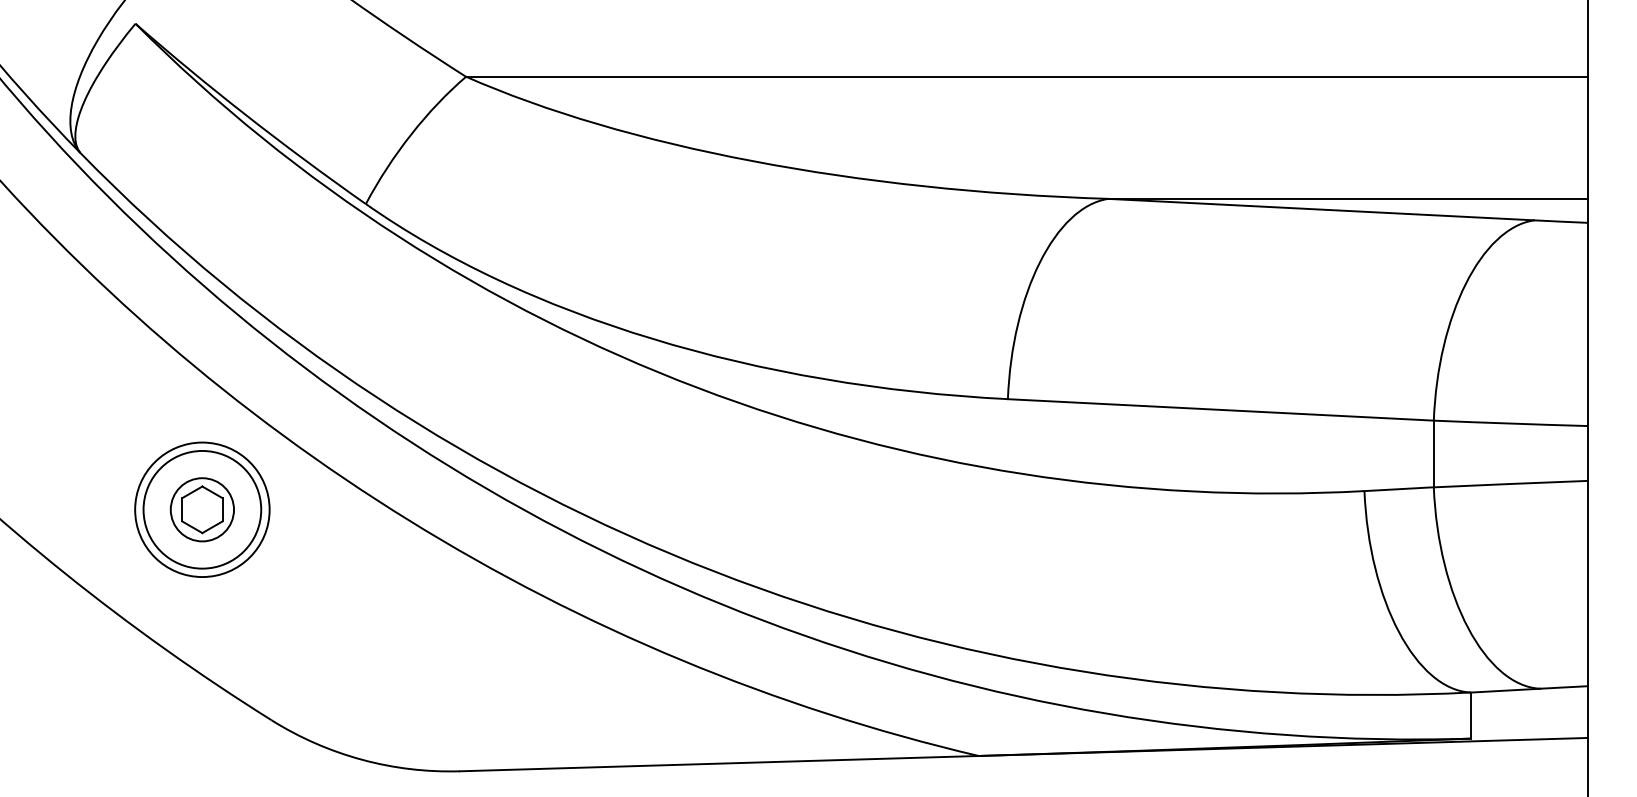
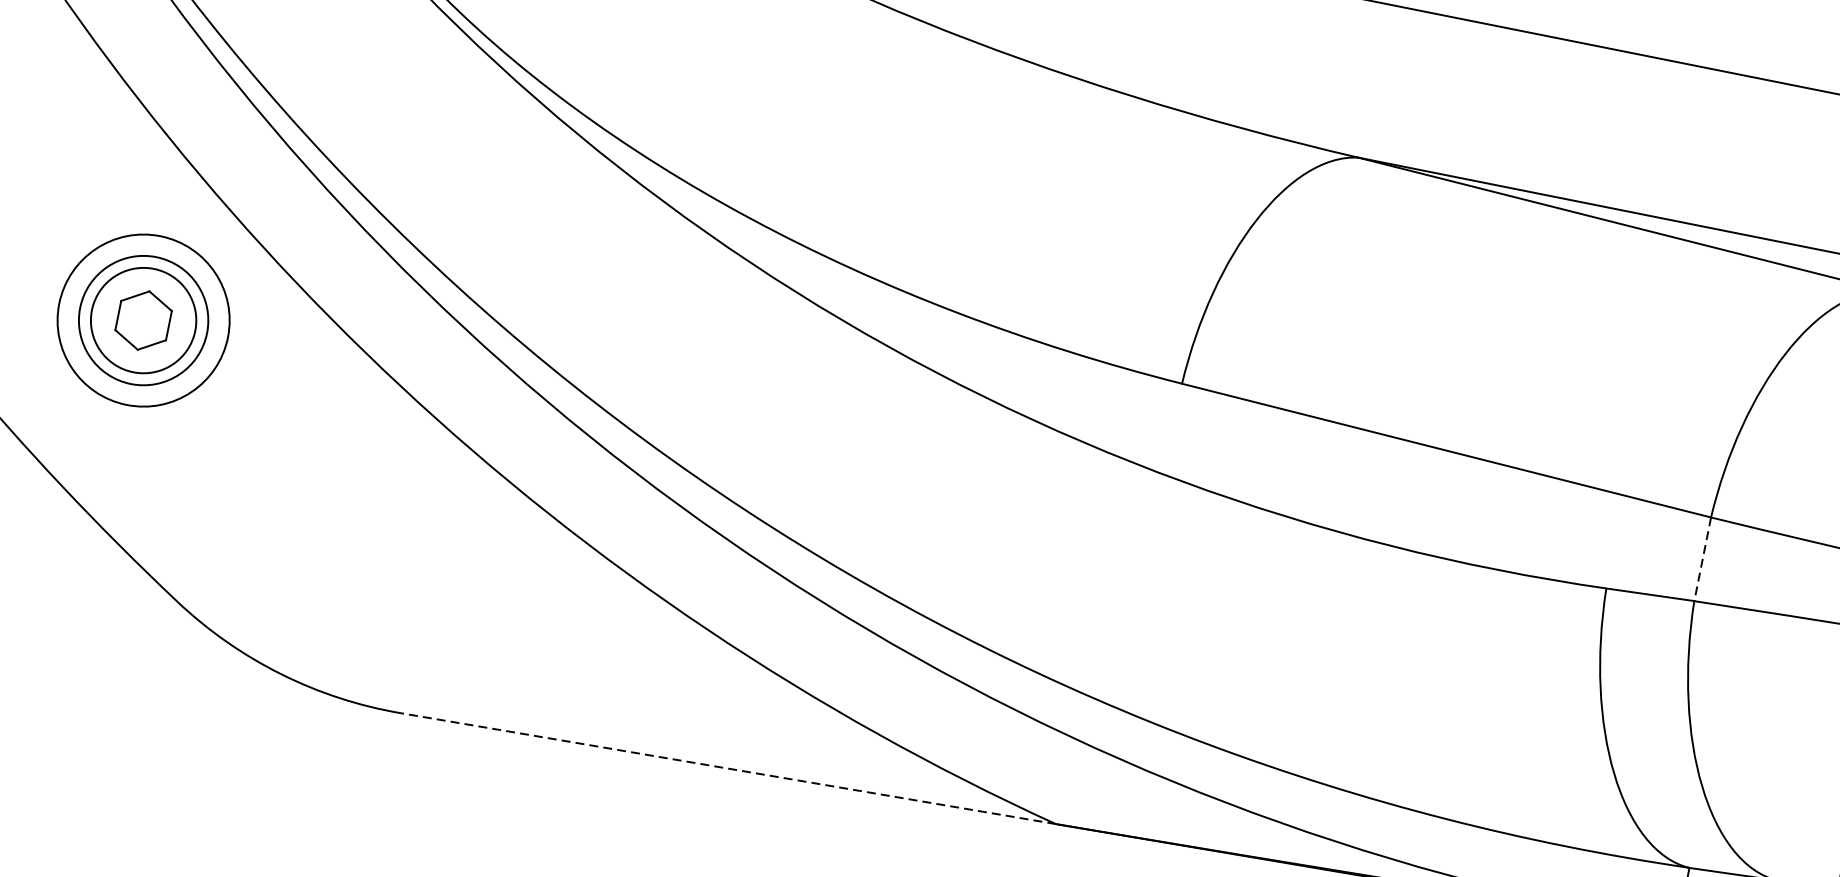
line: (1433, 454) -> (1702, 559), solid -> dashed
circle: (202, 509) -> (143, 320), size x0.7
circle: (202, 509) -> (143, 320), size x1.6
line: (719, 763) -> (728, 768), solid -> dashed

